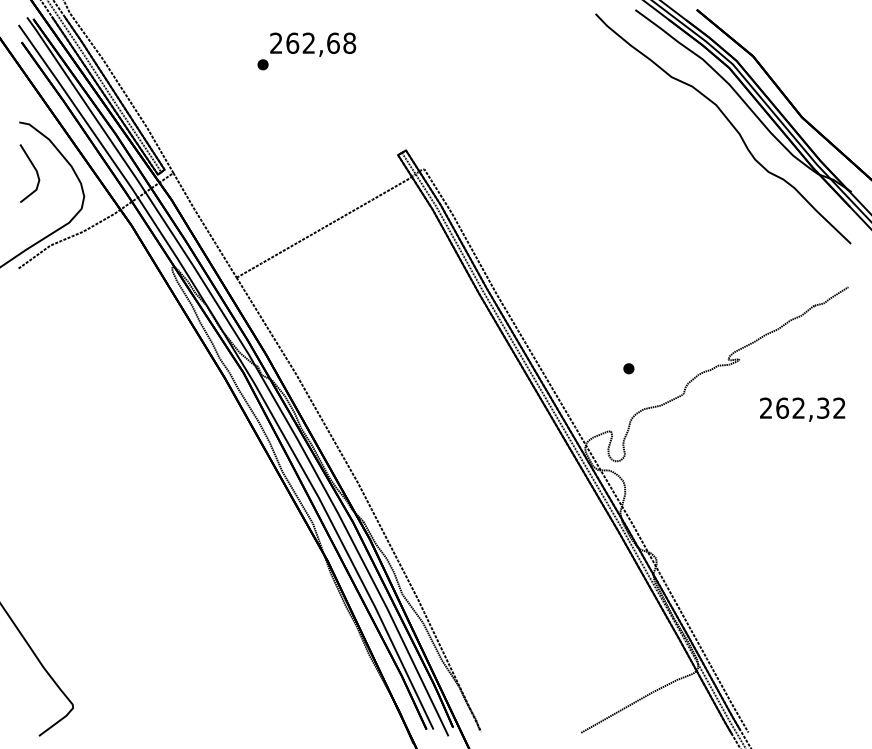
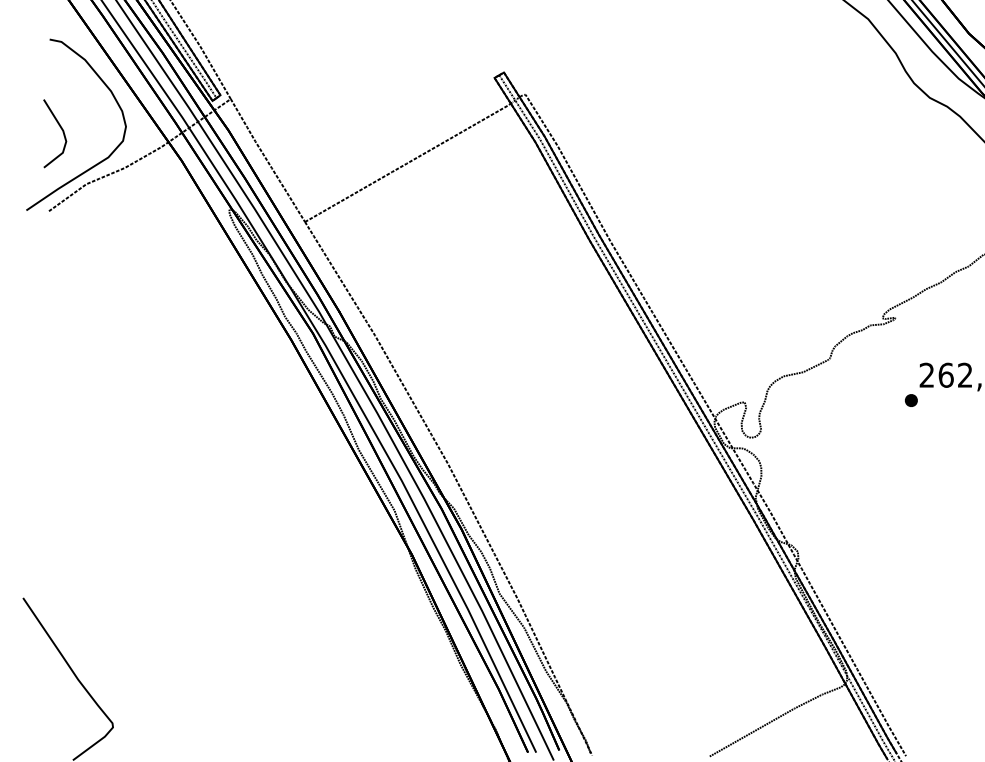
line: (35, 171) -> (61, 131), moved
part: (628, 368) -> (910, 400), moved

